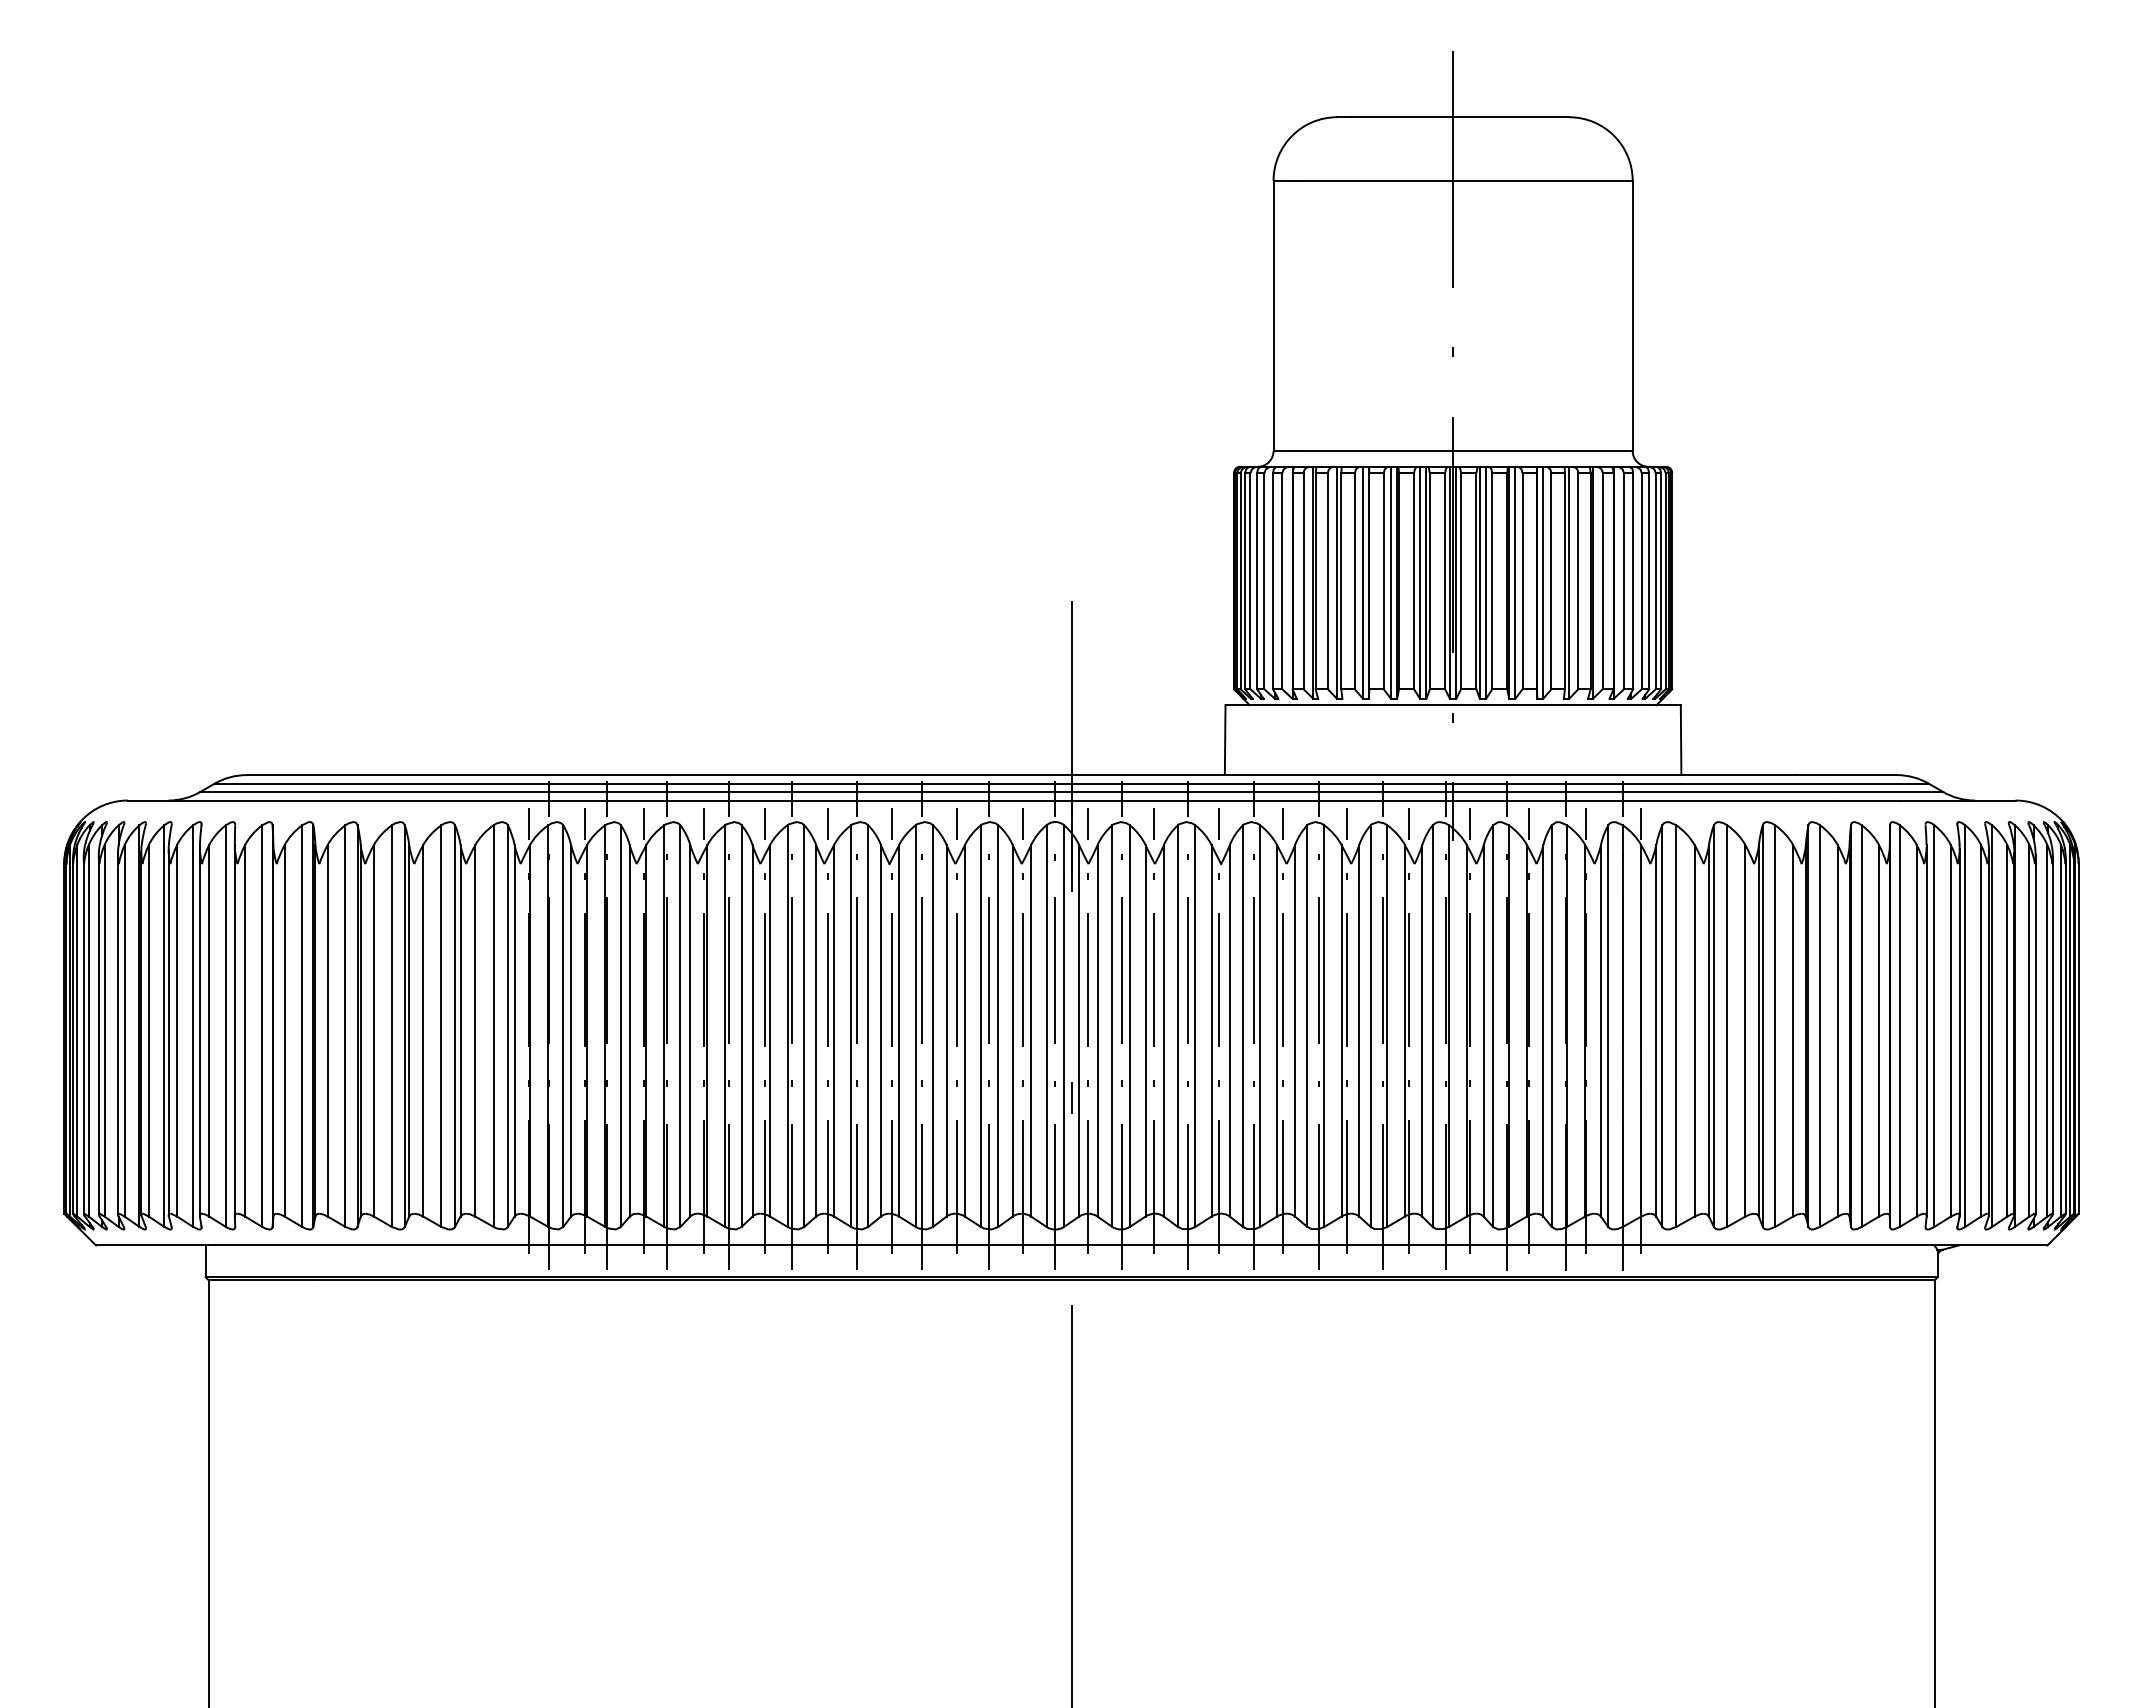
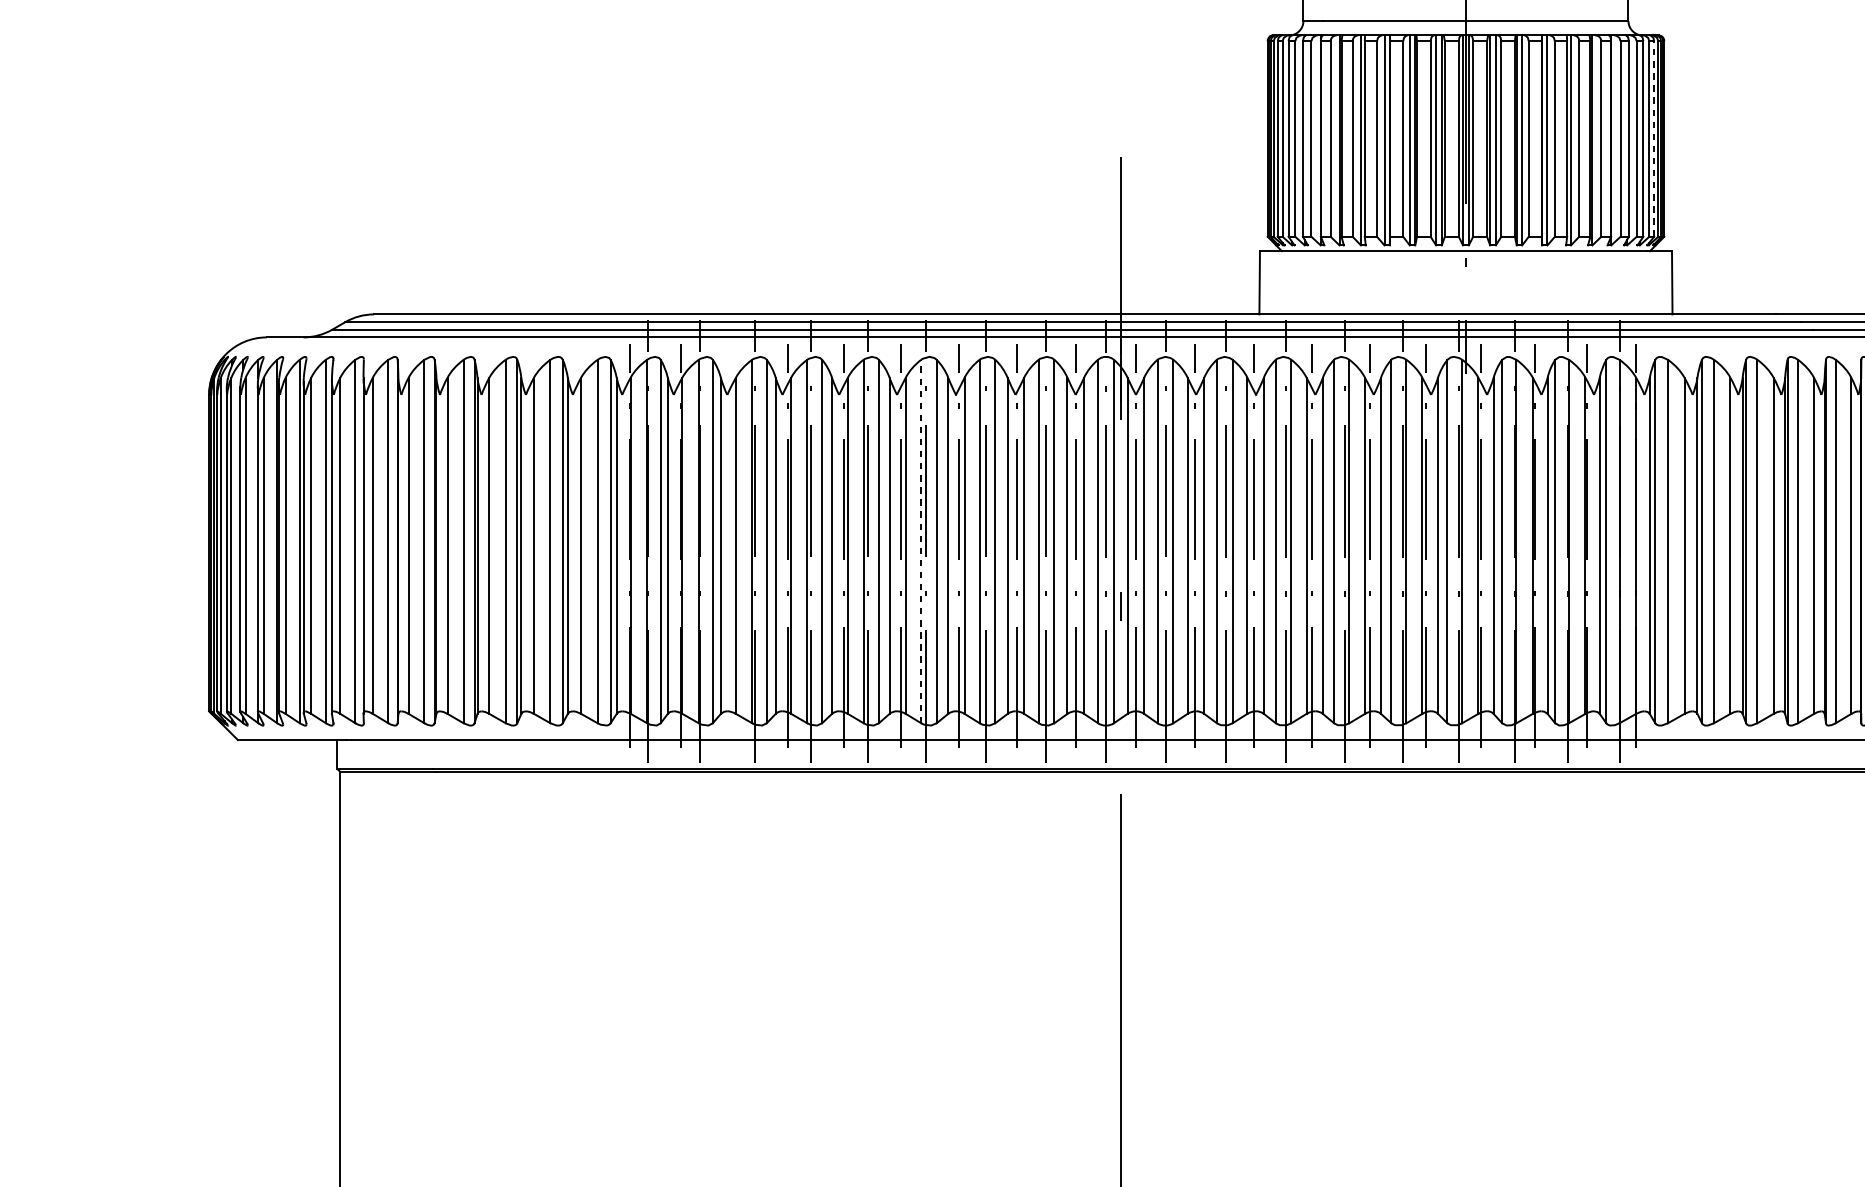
line: (1661, 580) -> (1654, 138), solid -> dashed
line: (851, 1026) -> (921, 541), solid -> dashed
line: (643, 1030) -> (733, 545), removed

